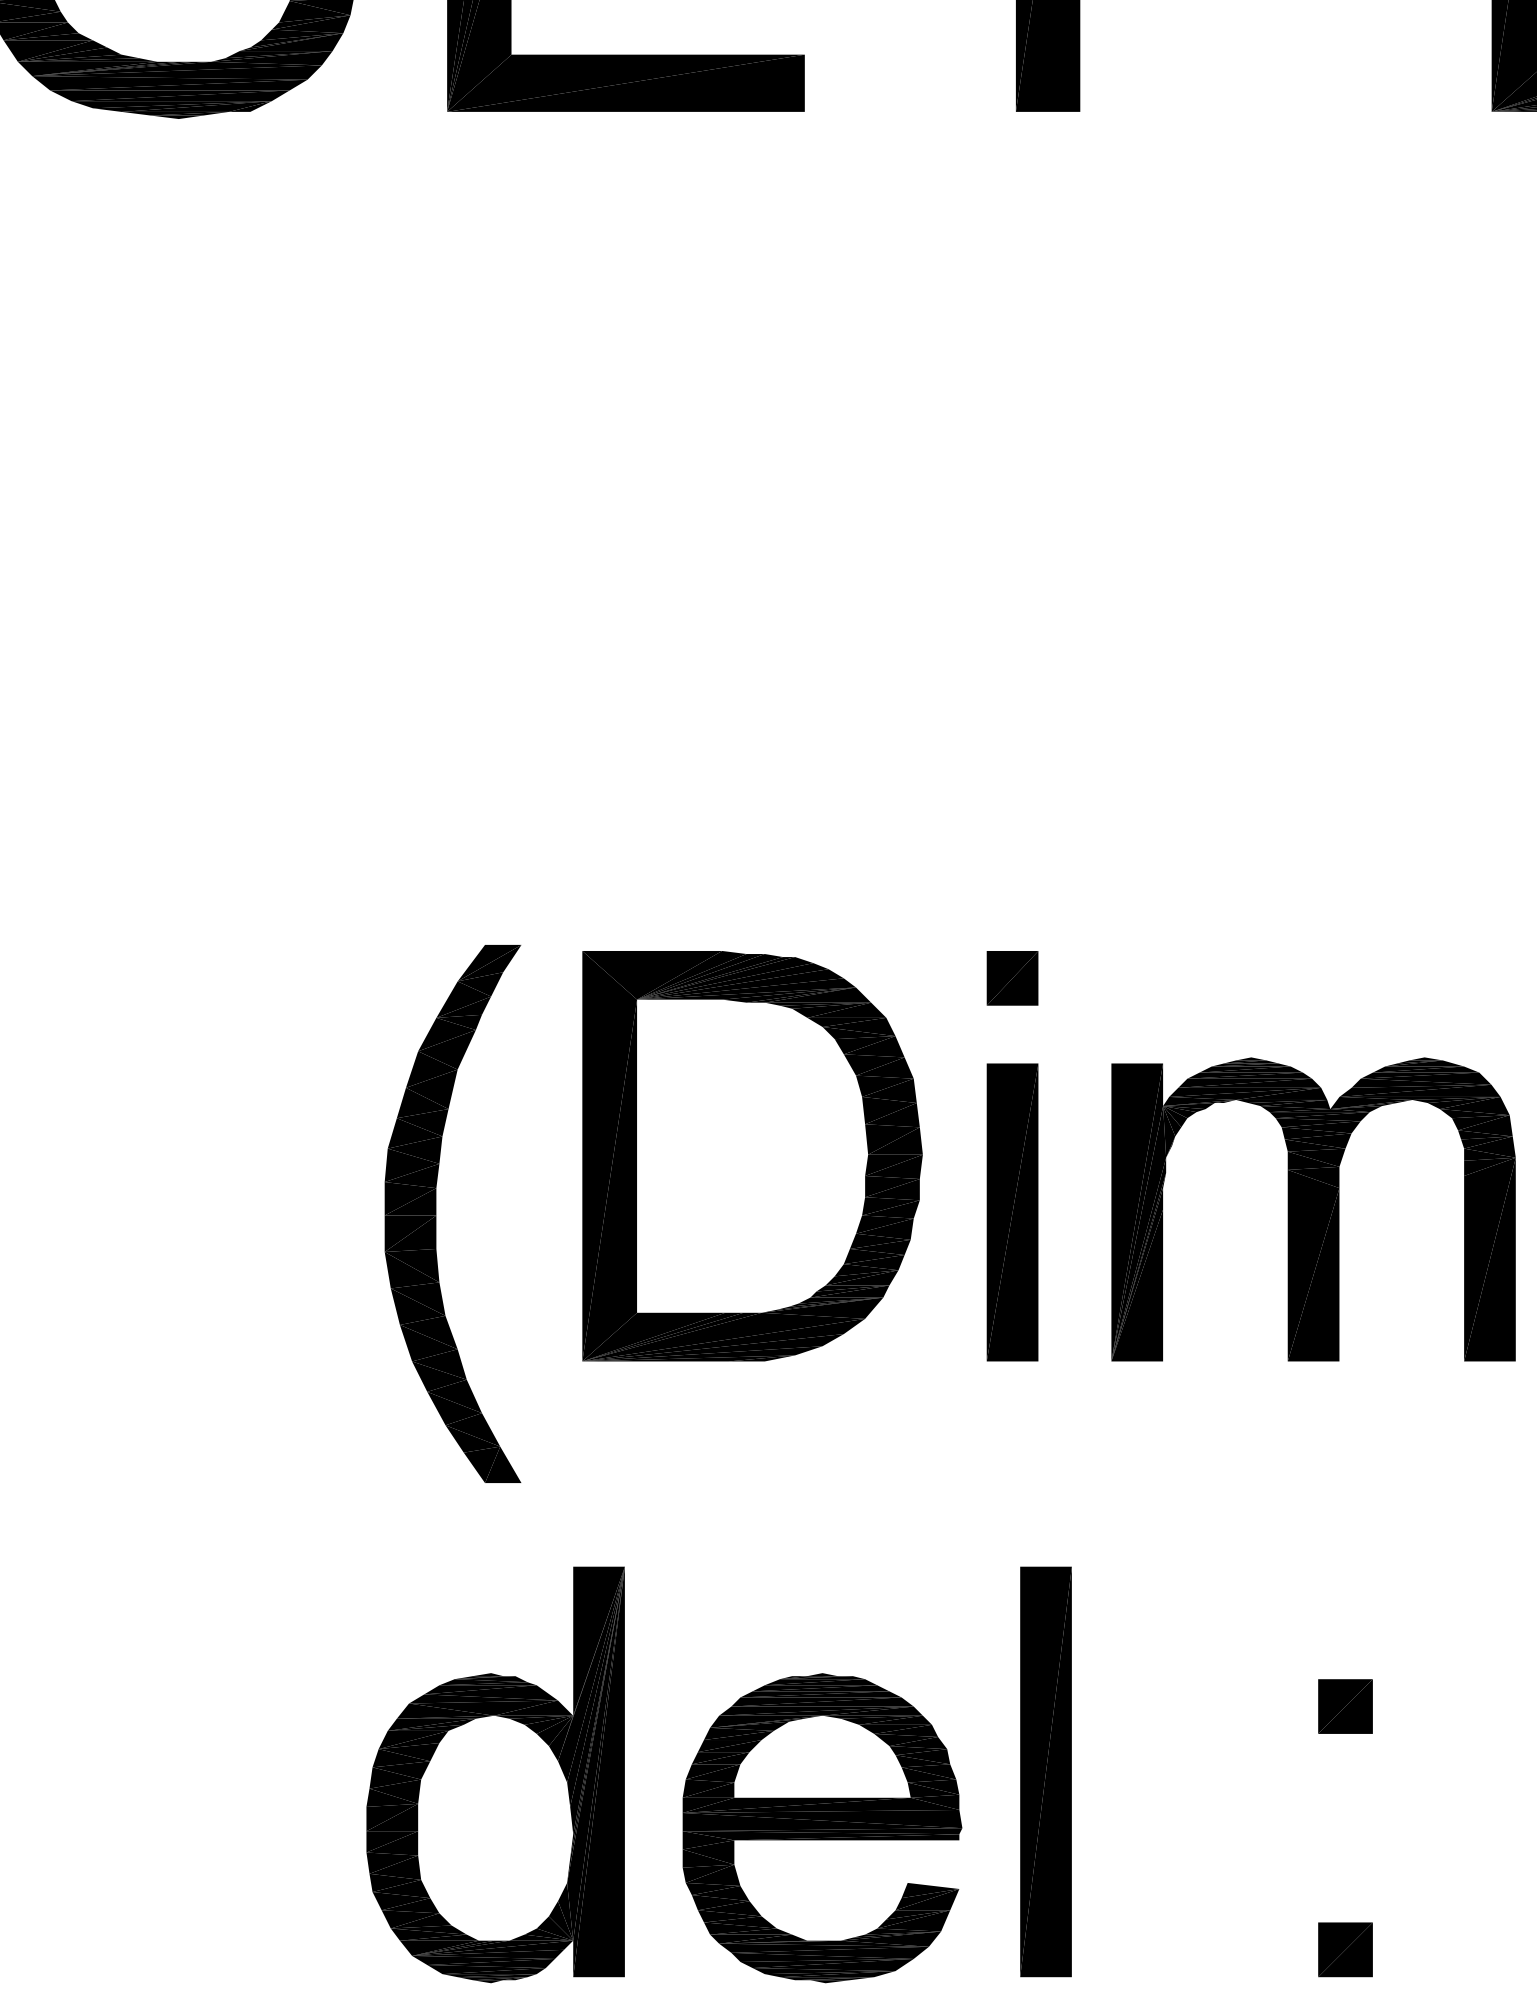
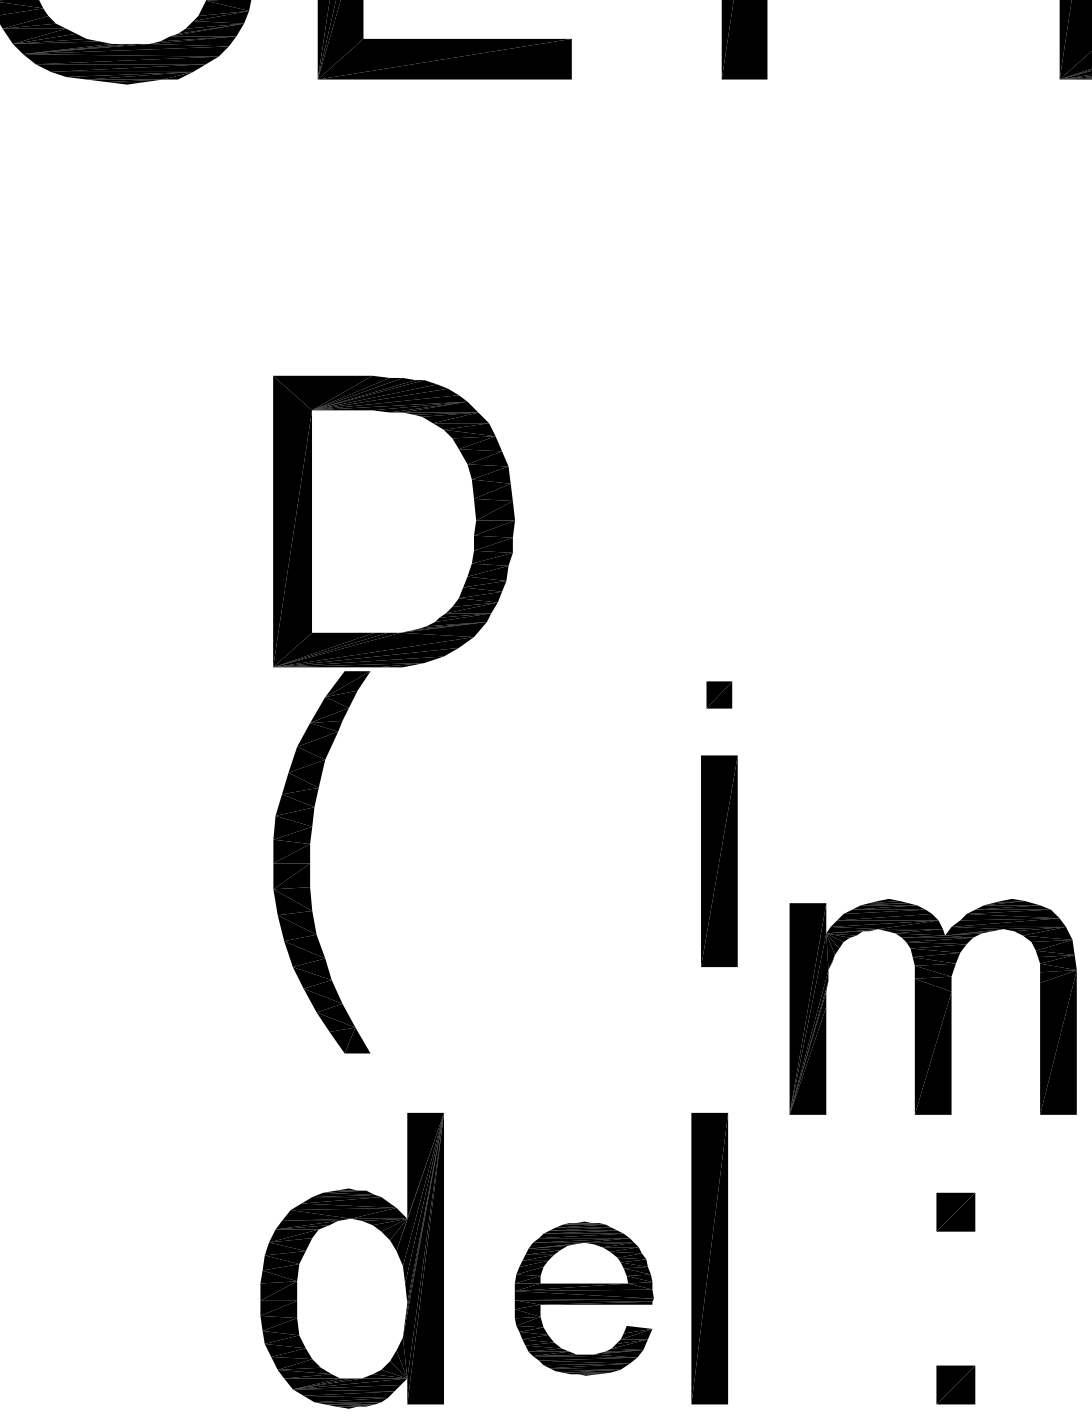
part: (1012, 978) -> (719, 695), size x0.7
part: (752, 1156) -> (393, 521), moved
part: (1313, 1209) -> (933, 1006), moved
part: (1045, 1771) -> (709, 1258), moved
part: (822, 1828) -> (584, 1298), size x0.7

